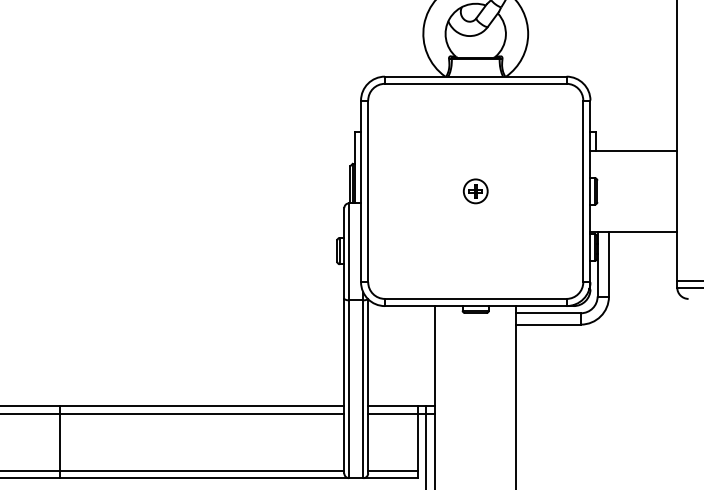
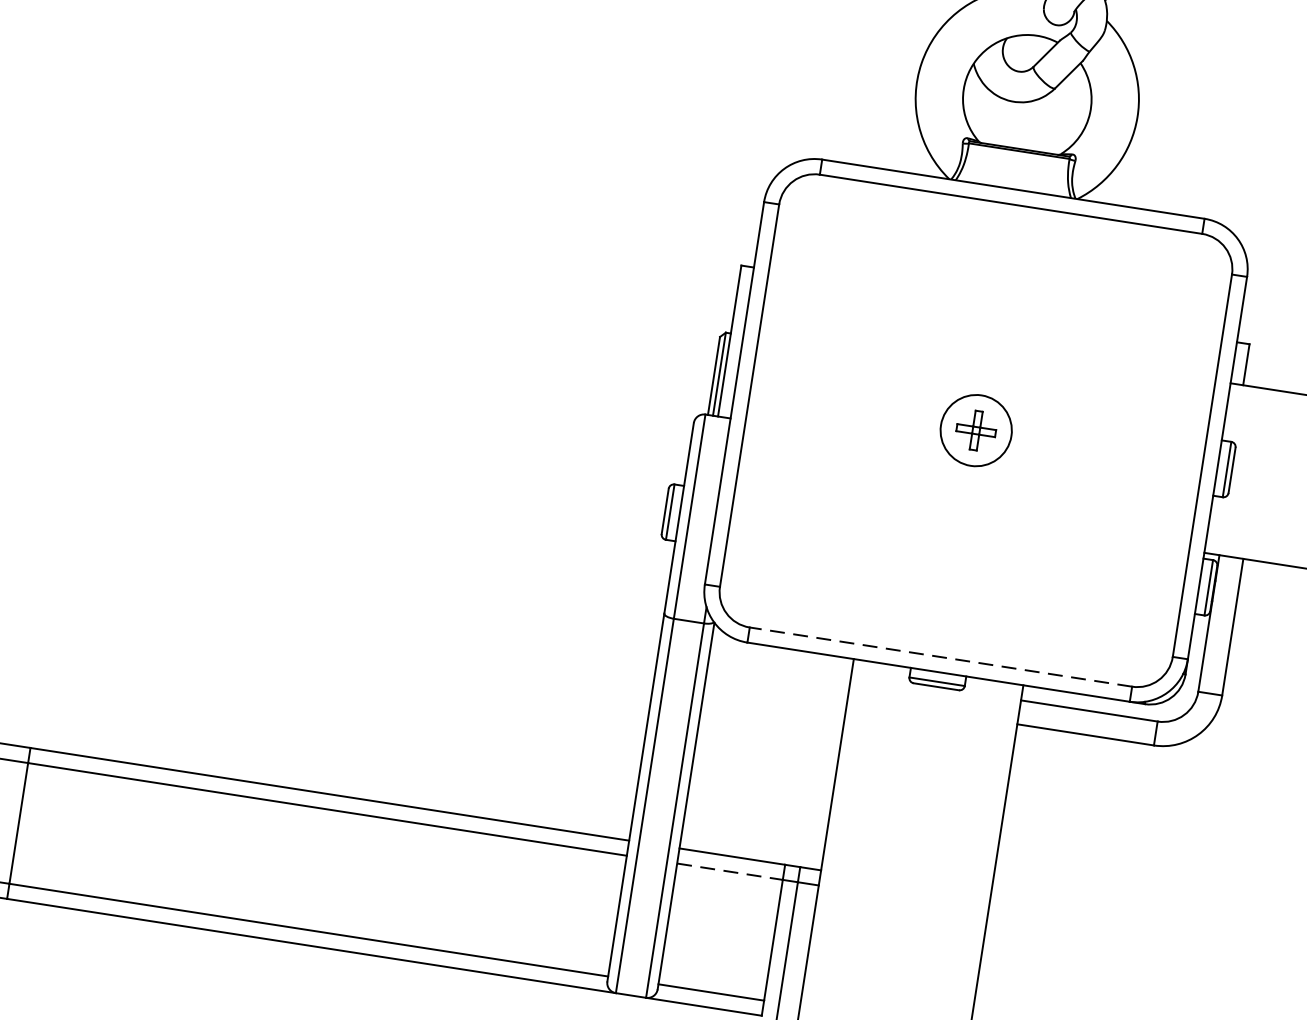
part: (475, 191) -> (975, 430), size x1.4
line: (475, 298) -> (940, 656), solid -> dashed
line: (393, 413) -> (730, 871), solid -> dashed

